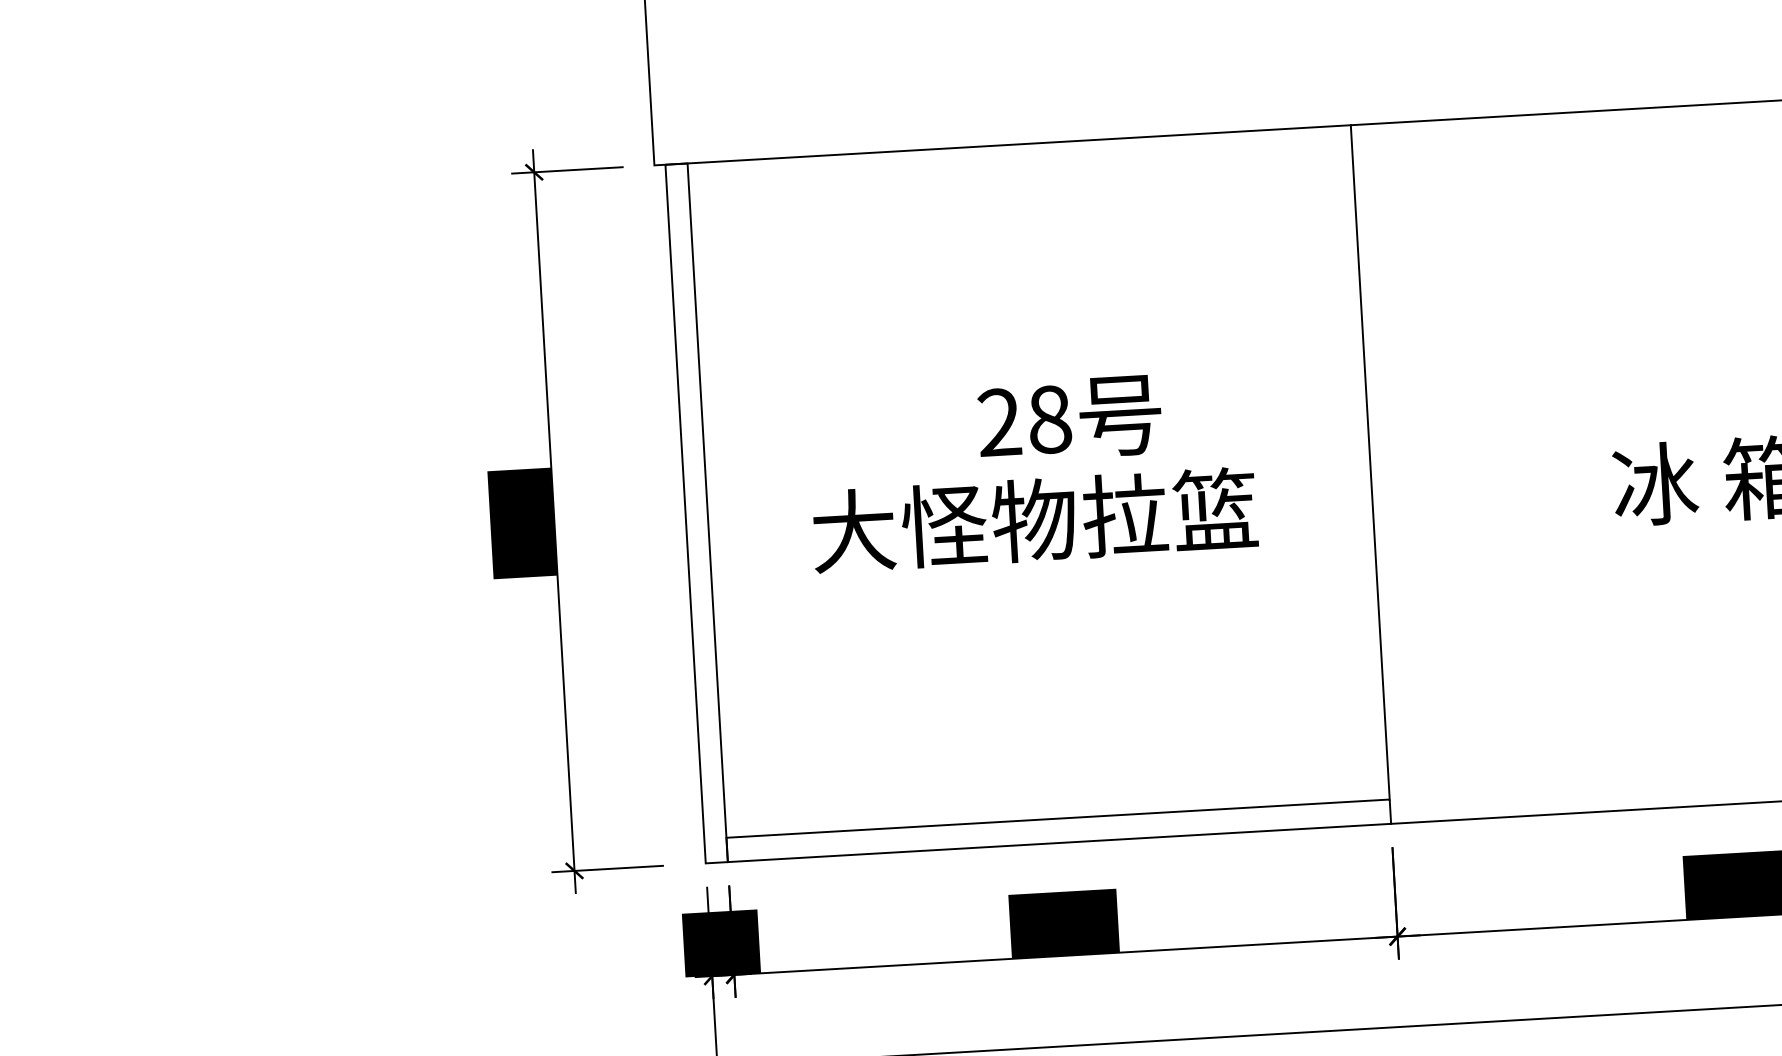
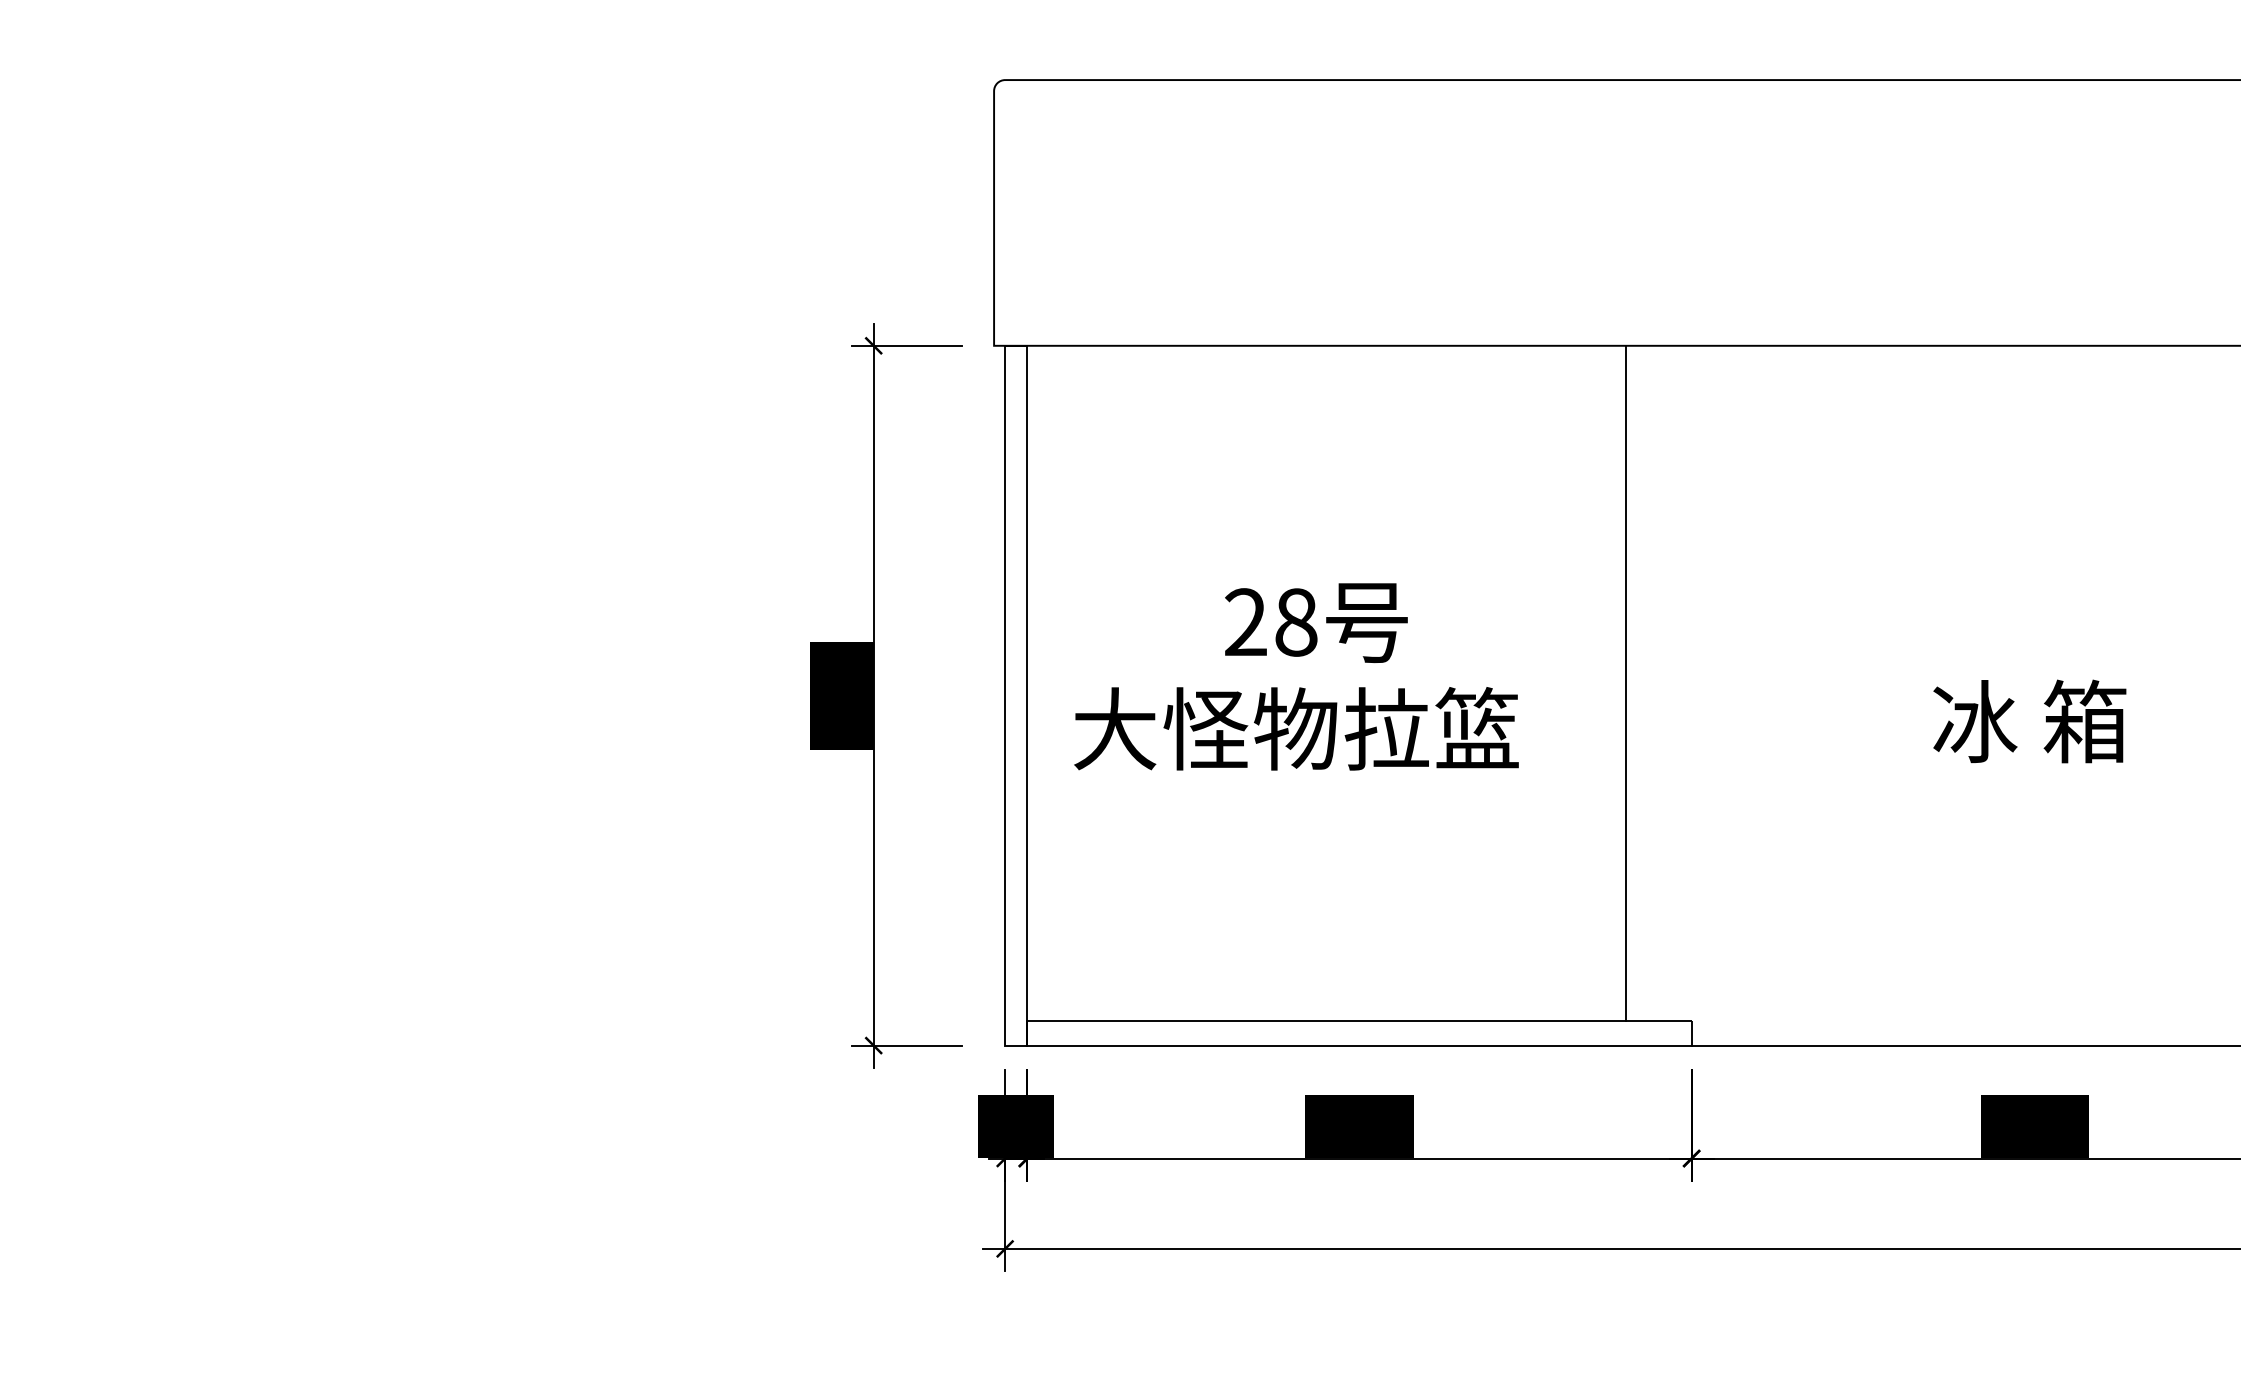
text: (1070, 418) -> (1316, 622), moved
line: (1370, 462) -> (1625, 683), moved
text: (1034, 519) -> (1296, 728), moved

